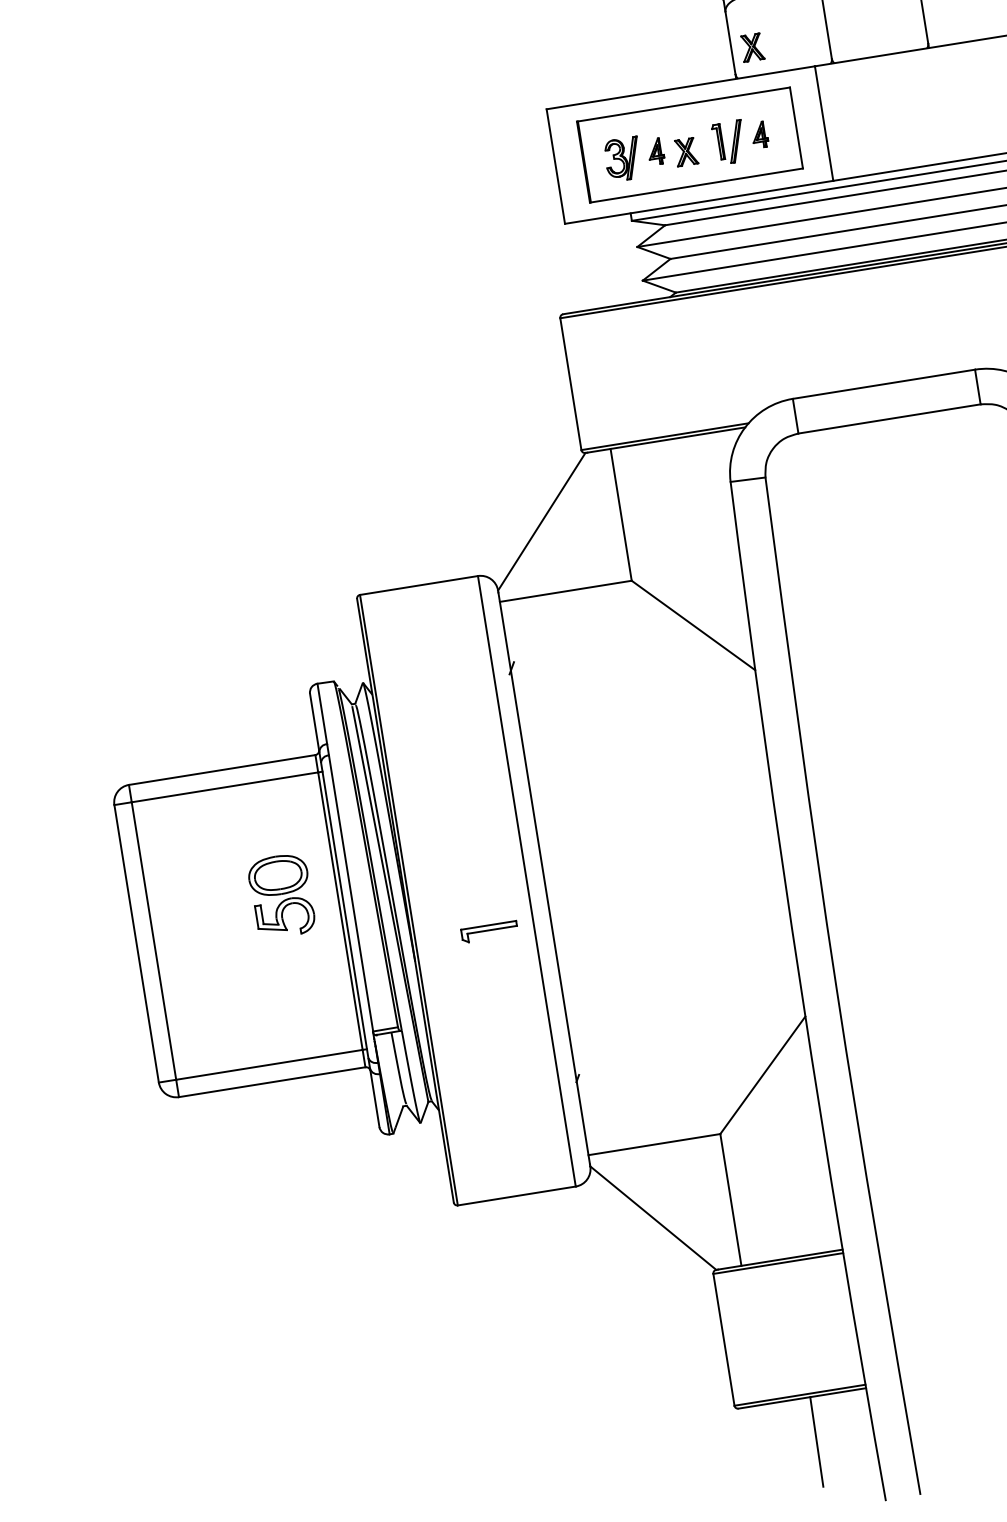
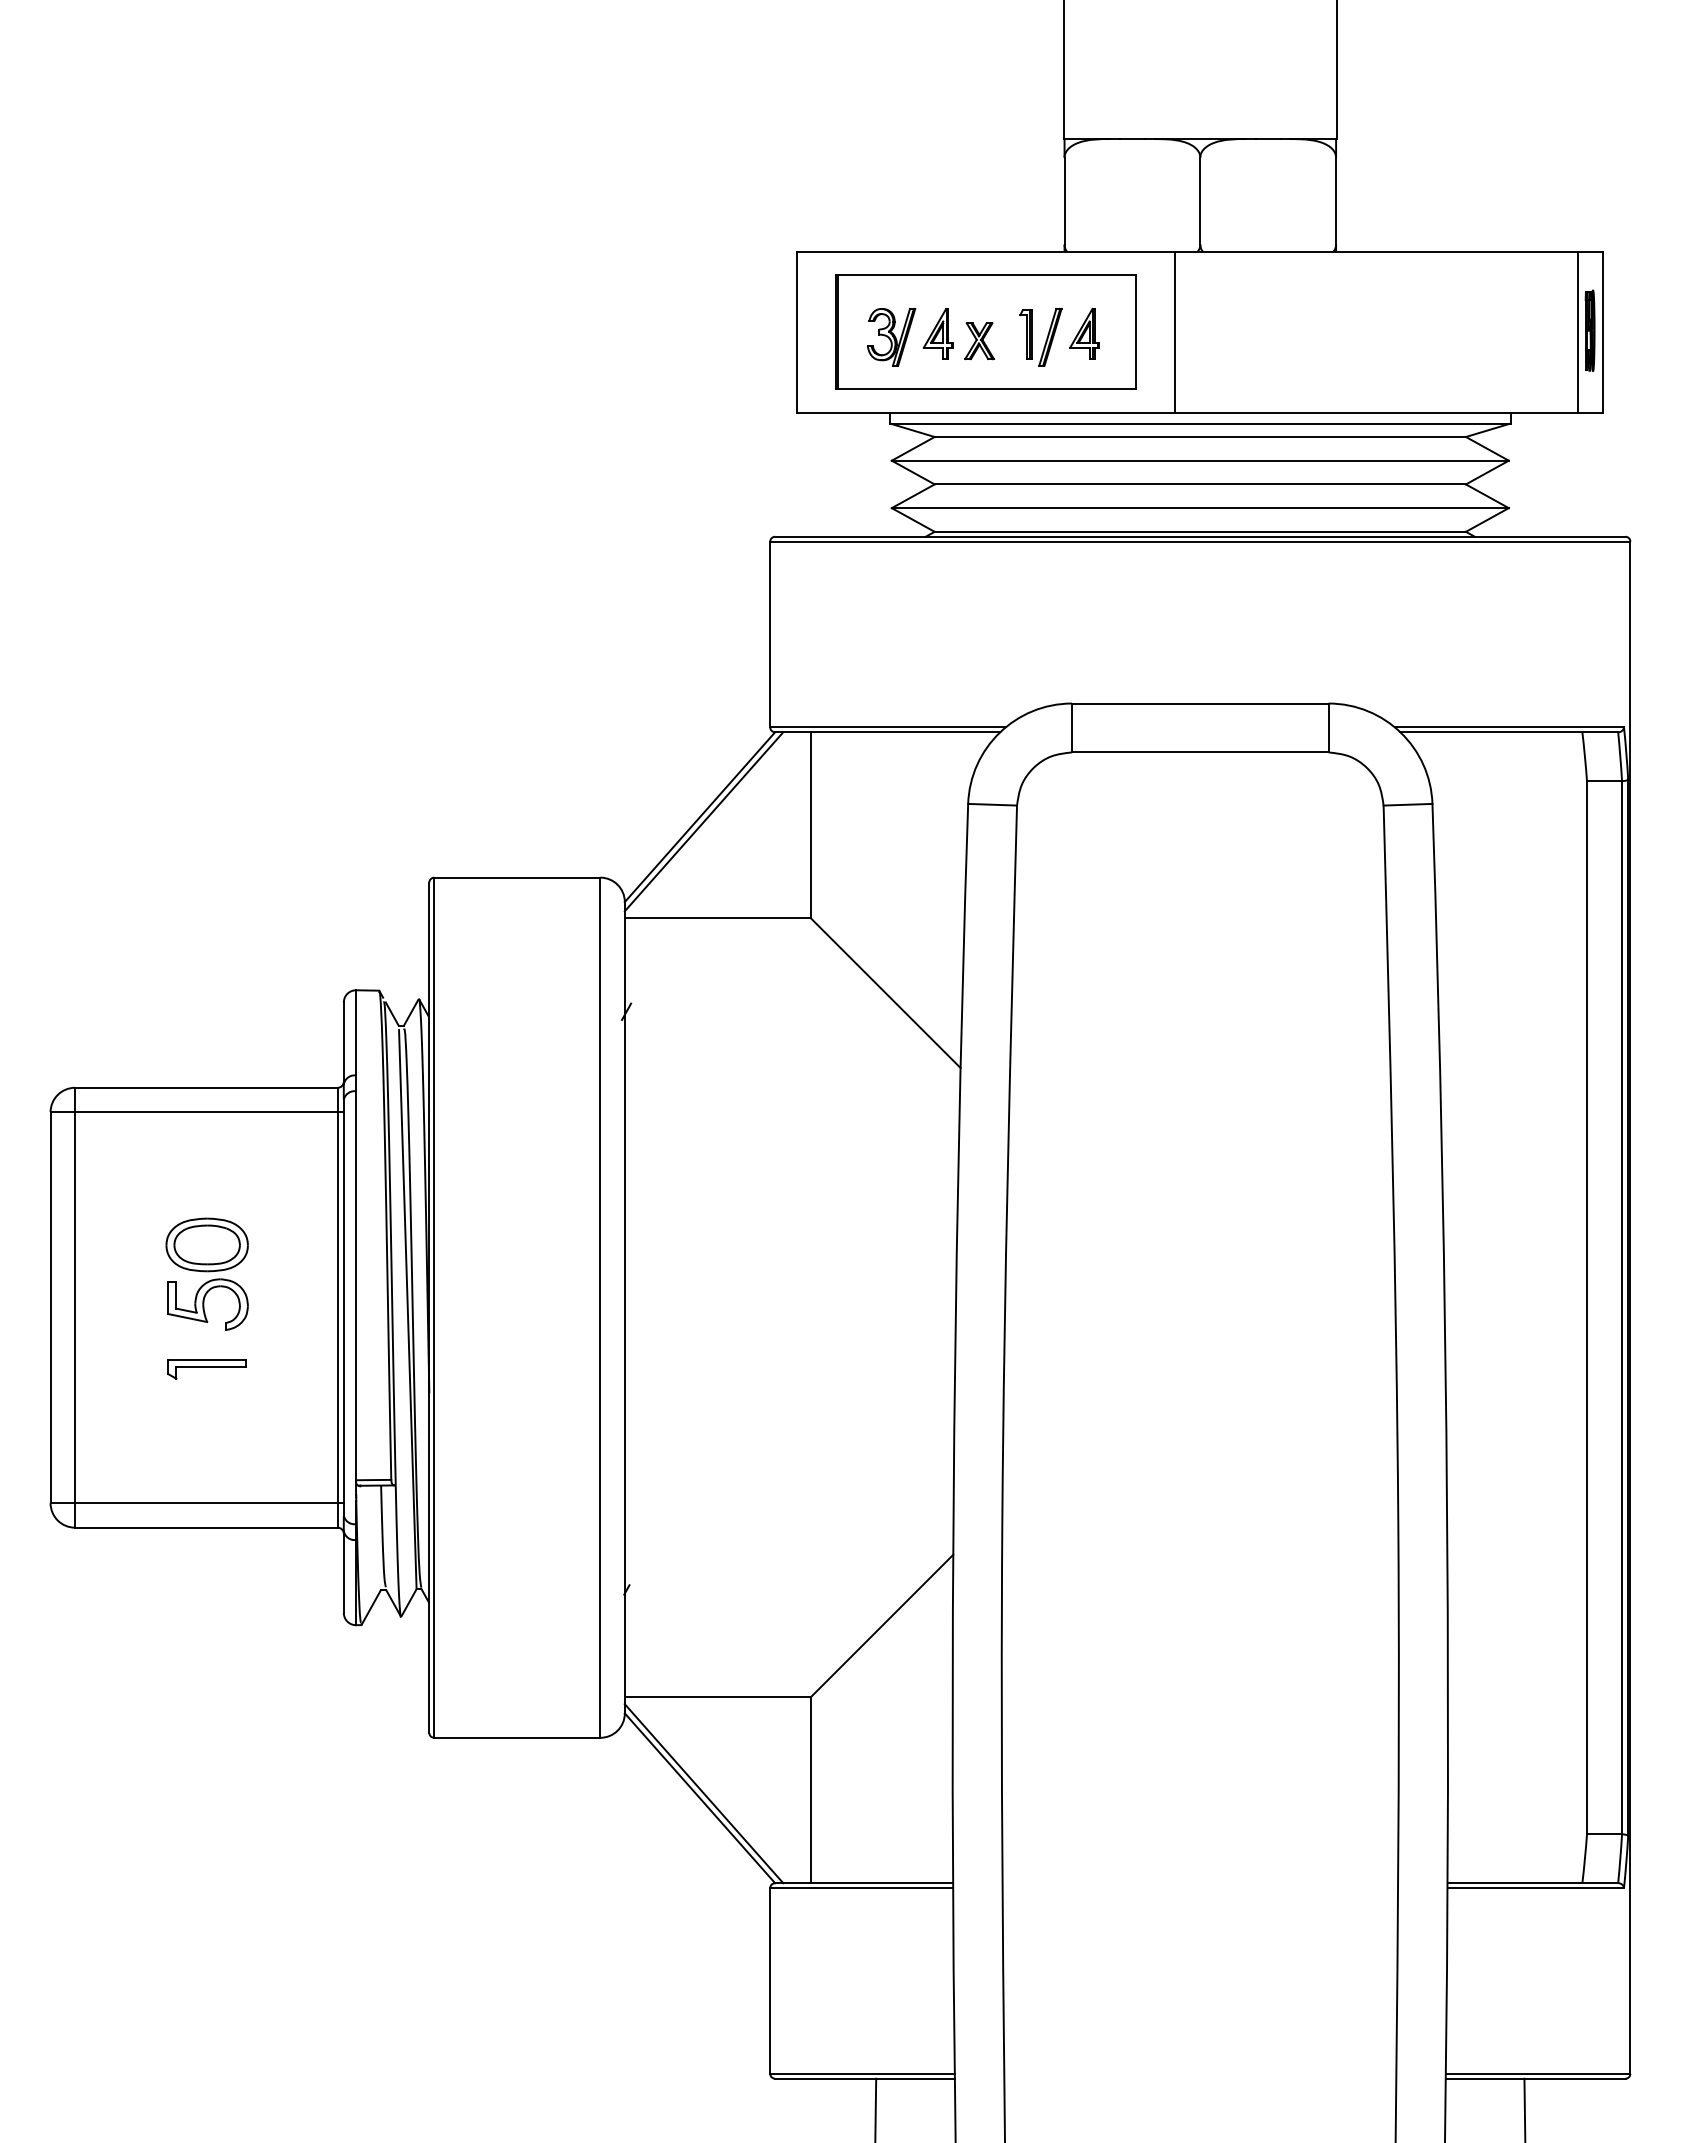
part: (752, 47) -> (1093, 212), removed
part: (759, 134) -> (1084, 333), size x1.43
part: (655, 151) -> (937, 333), size x1.43
line: (544, 524) -> (703, 821), added
part: (281, 895) -> (206, 1273), moved
part: (489, 932) -> (206, 1369), moved
line: (655, 1214) -> (703, 1793), added

